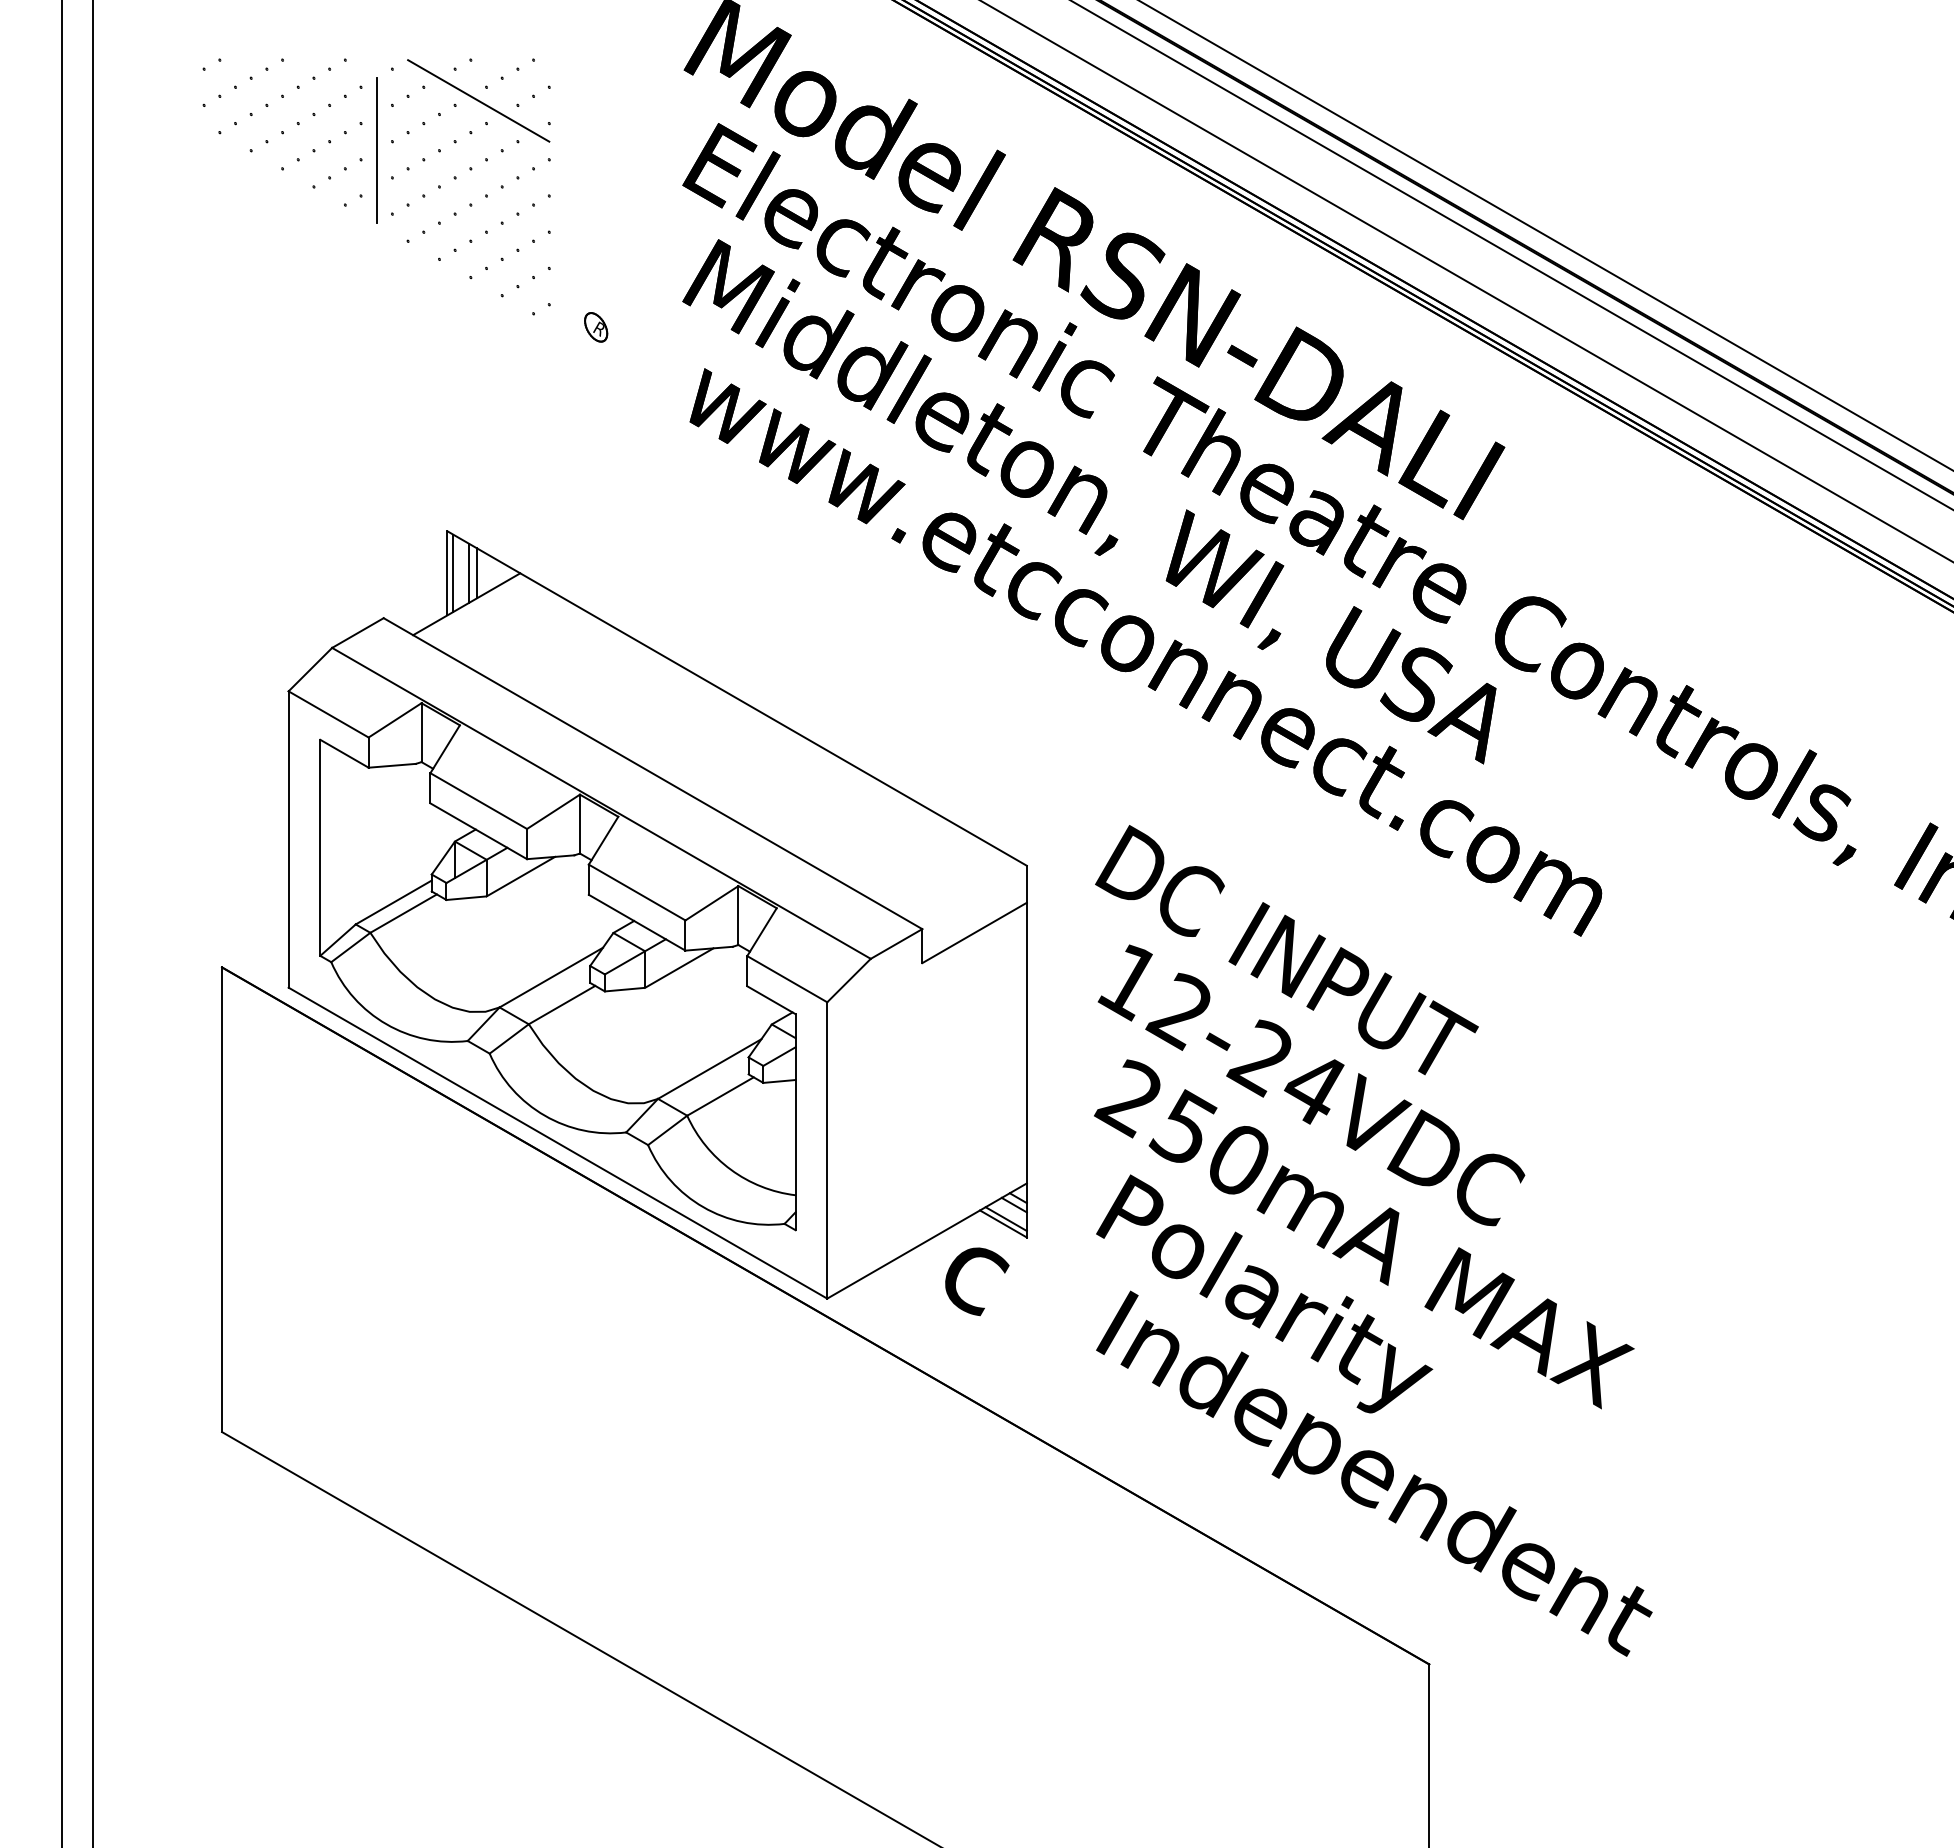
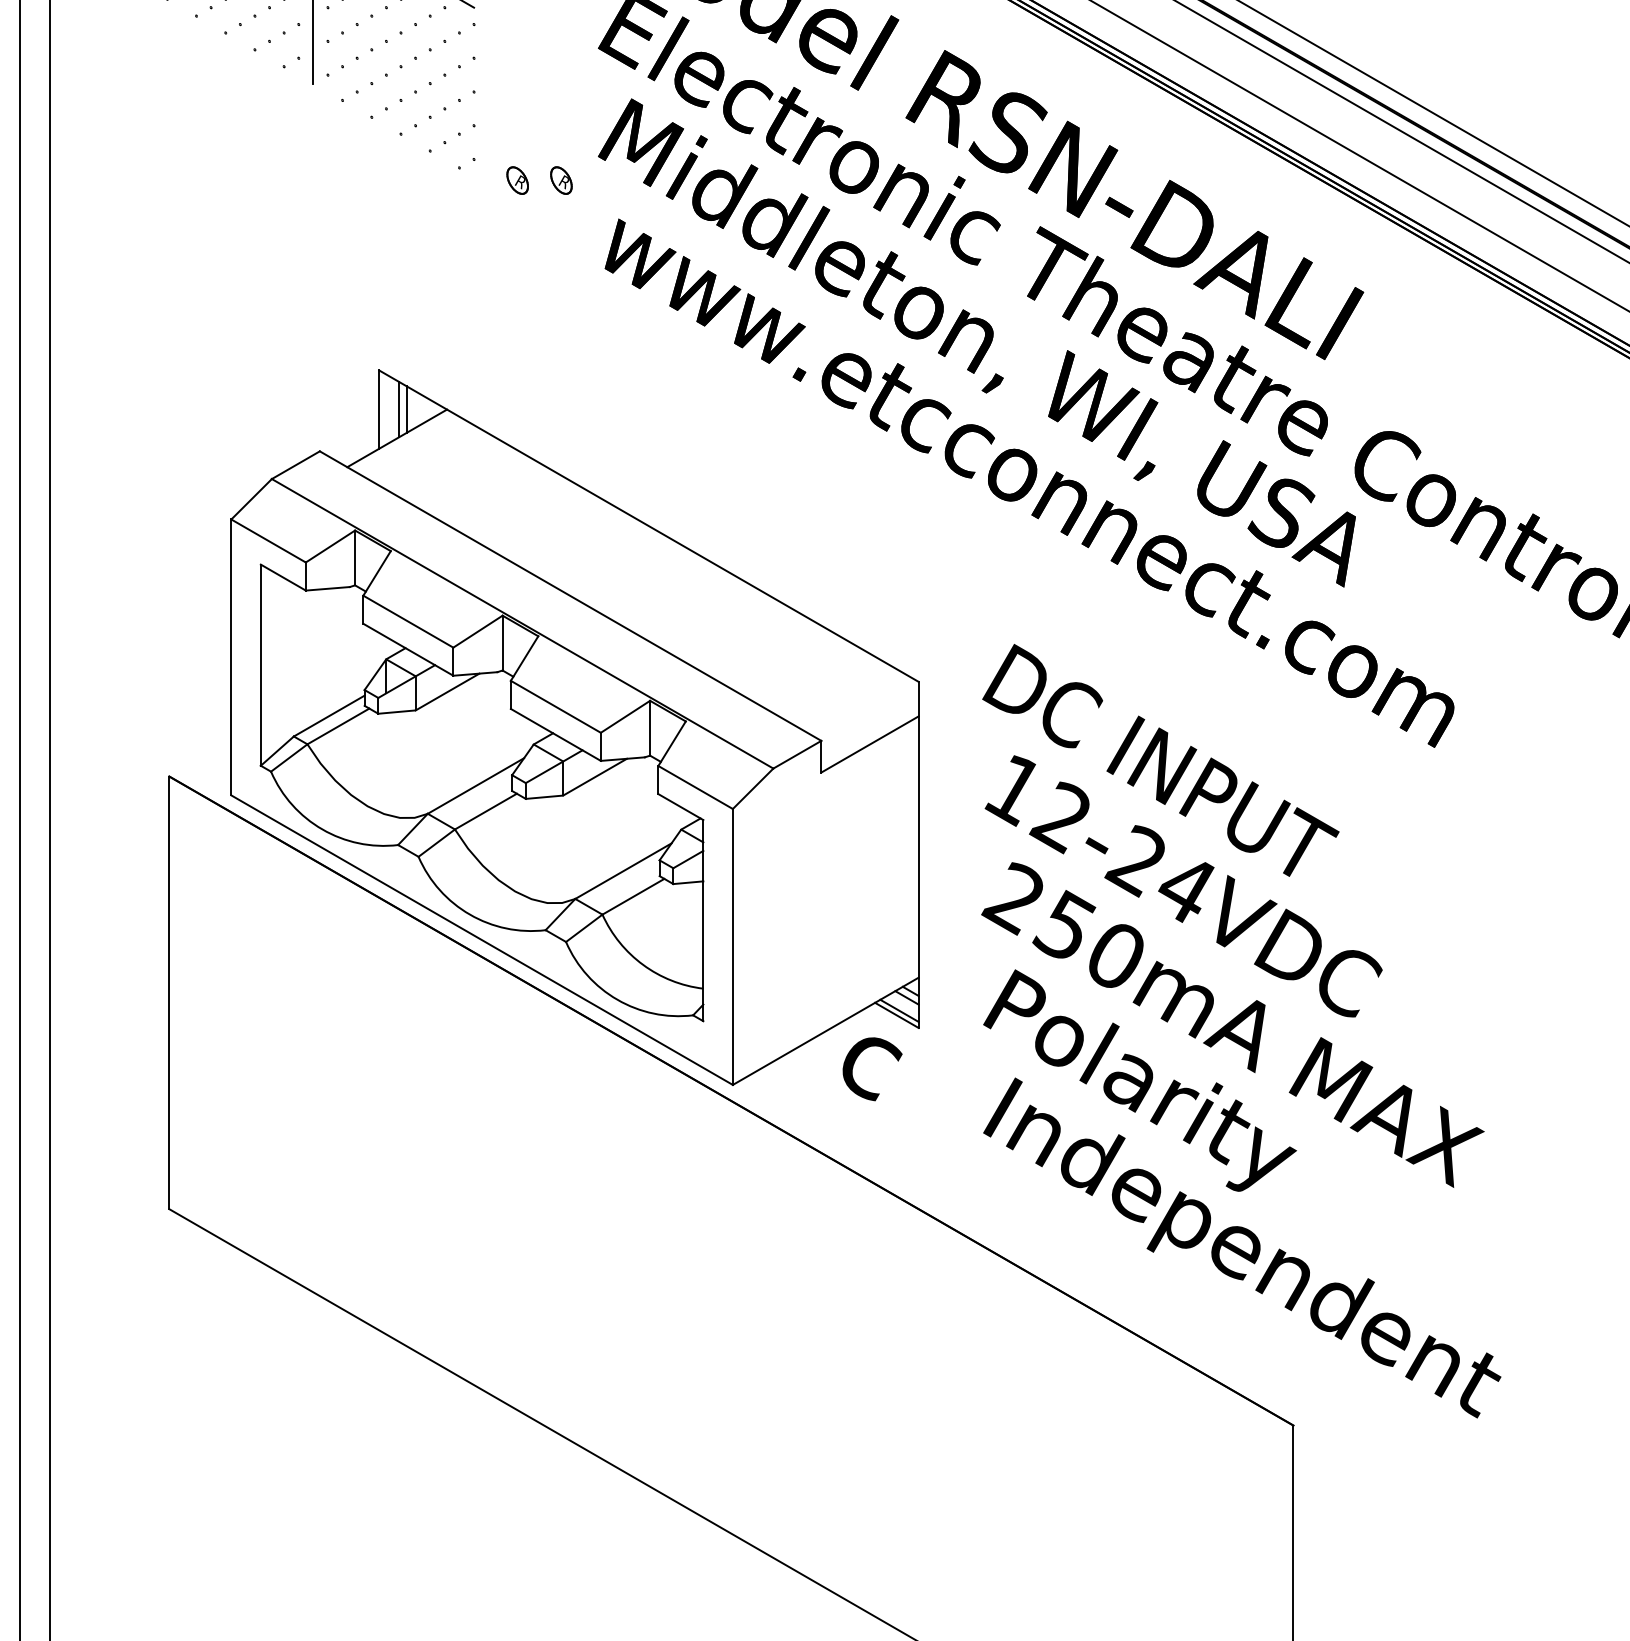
part: (643, 327) -> (561, 180), added
line: (453, 573) -> (384, 409), removed

